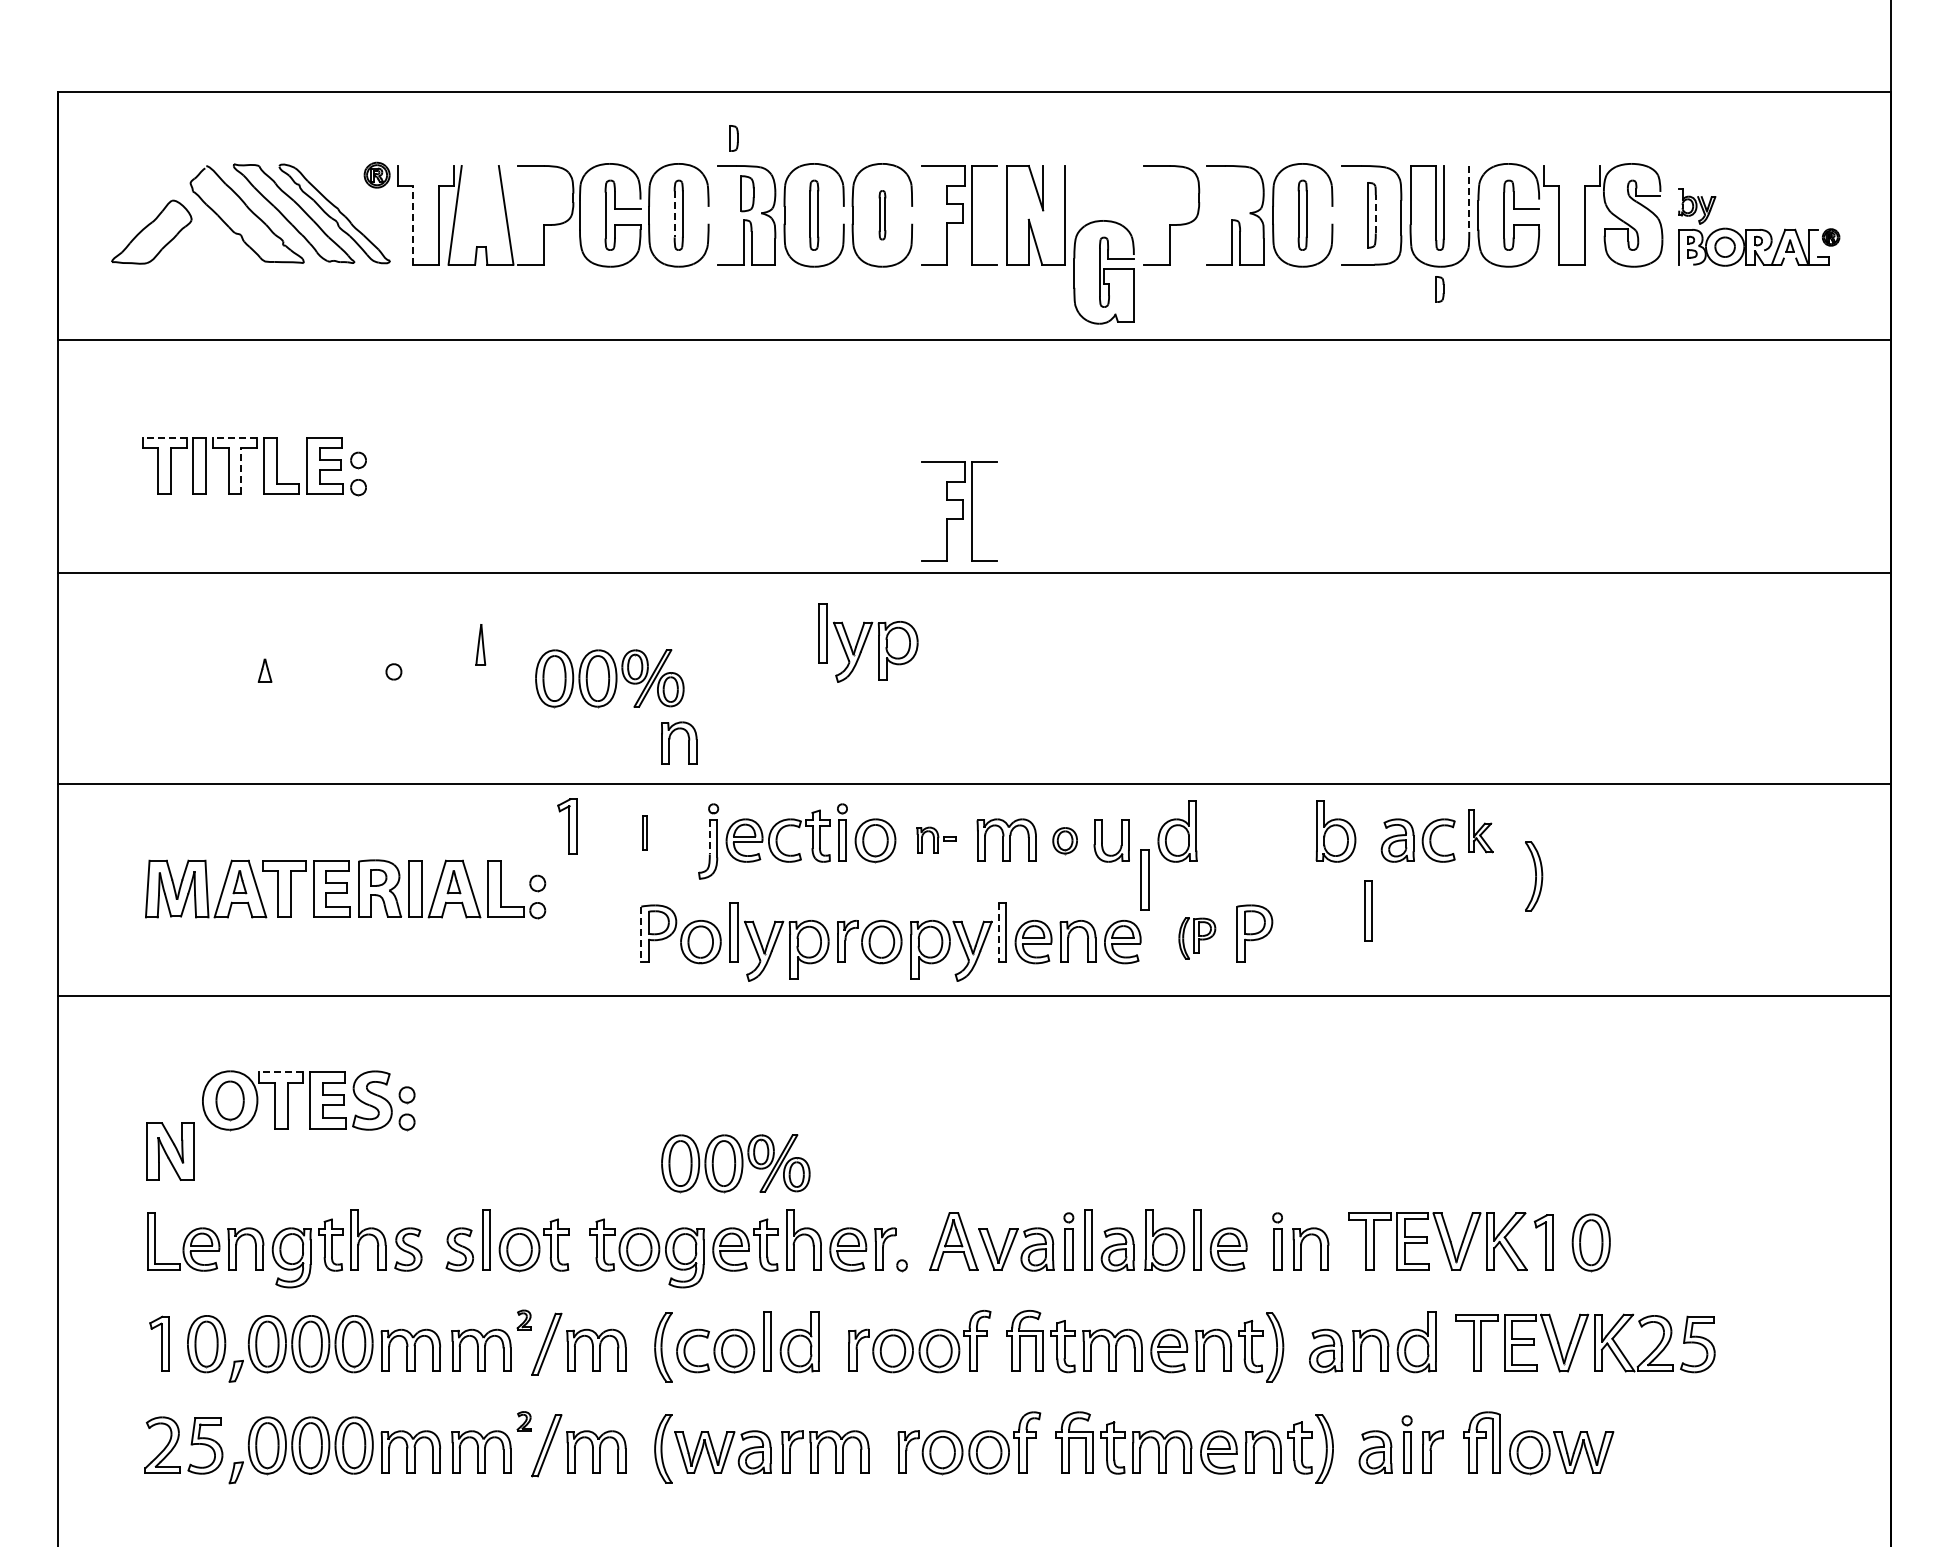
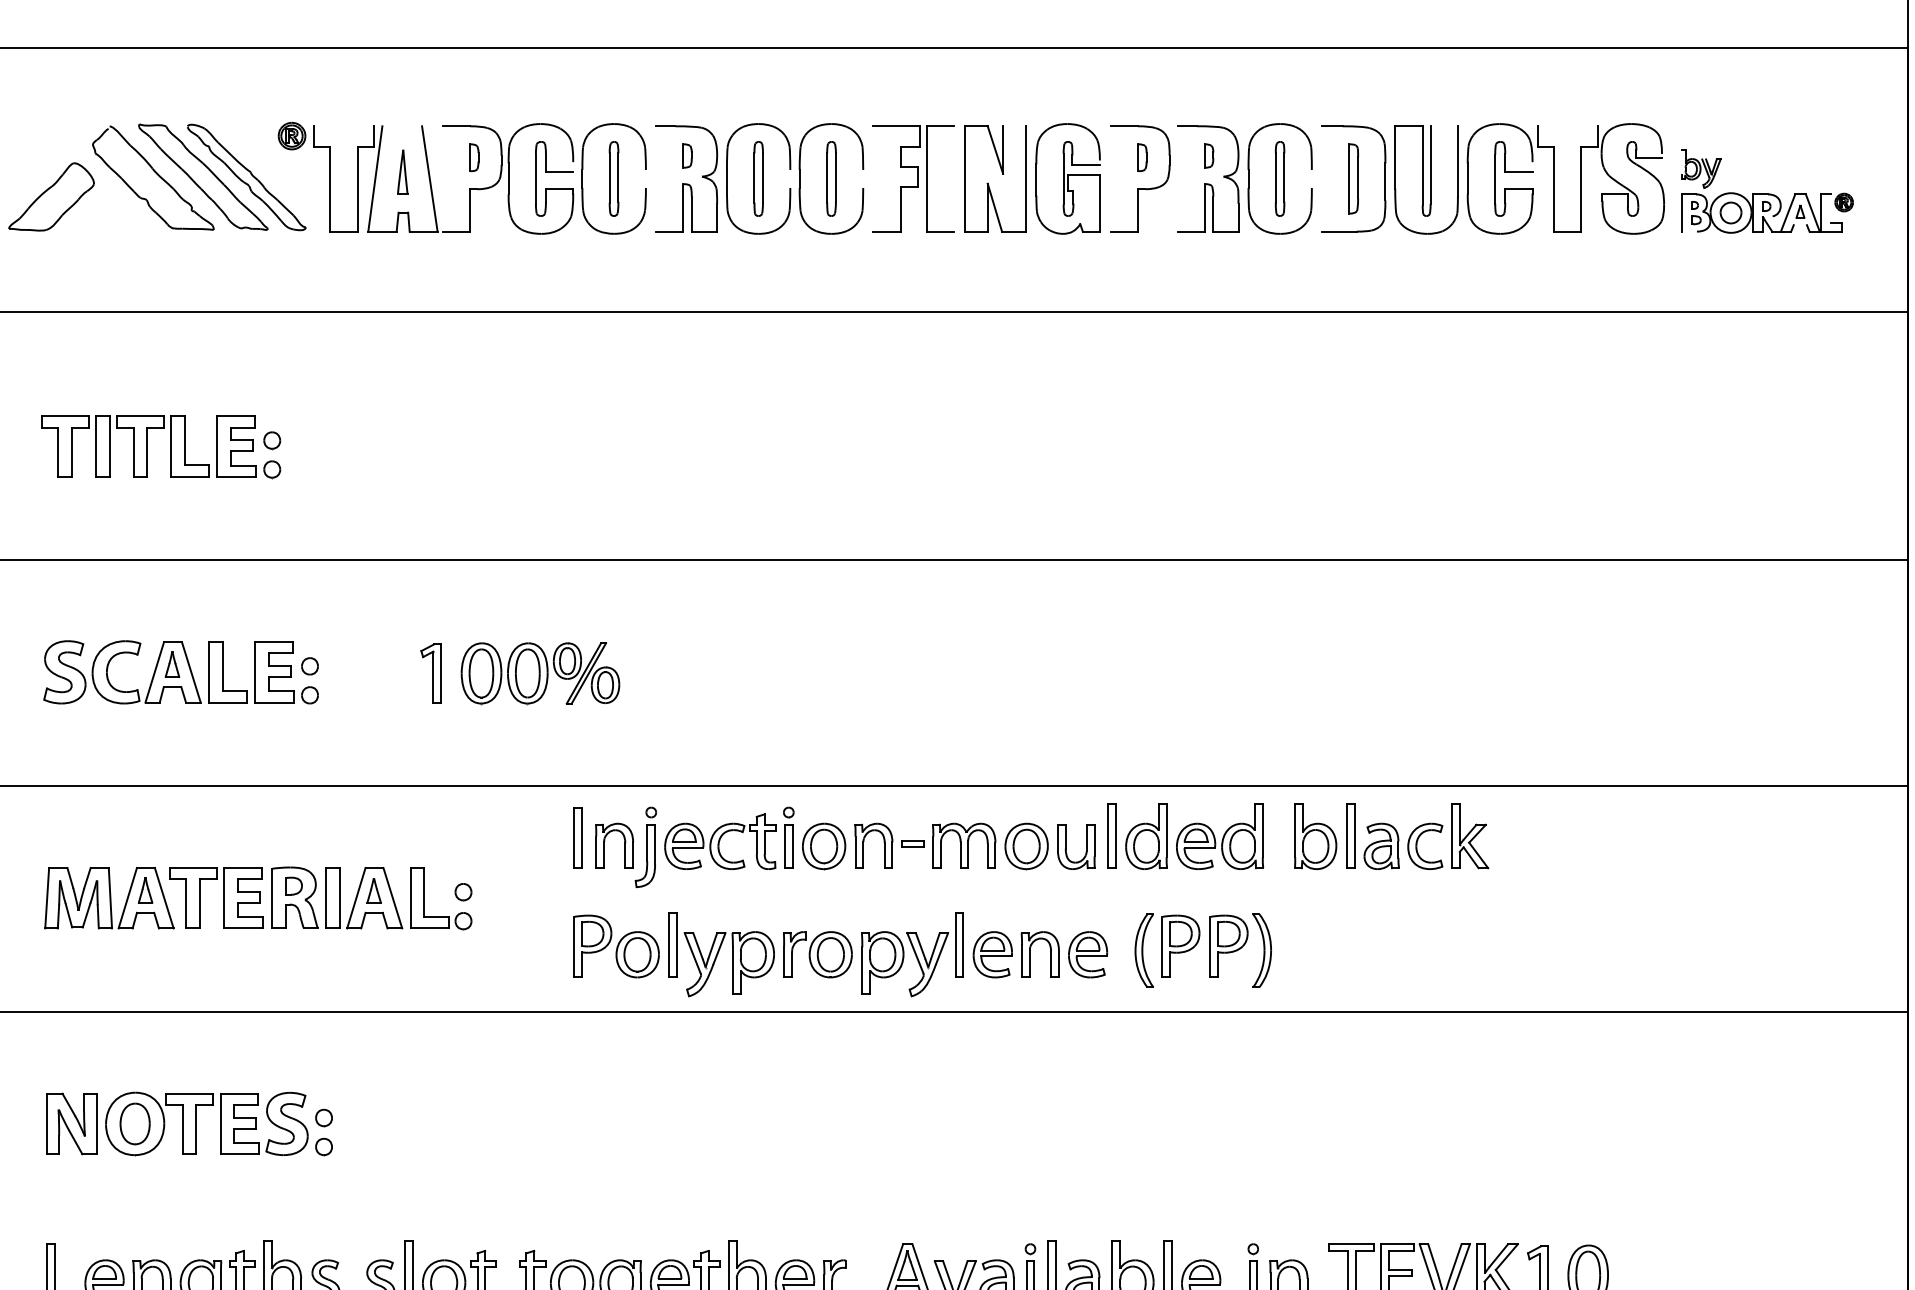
part: (733, 138) -> (473, 157), moved
part: (747, 193) -> (687, 155), size x0.62
part: (1235, 193) -> (1208, 155), added
line: (1469, 198) -> (1458, 160), dashed -> solid
line: (1375, 213) -> (1357, 176), dashed -> solid
line: (674, 214) -> (609, 178), dashed -> solid
part: (882, 214) -> (831, 178), size x1.43
line: (412, 224) -> (329, 188), dashed -> solid
part: (1103, 272) -> (1067, 179), moved
part: (1439, 289) -> (1142, 157), moved
line: (164, 437) -> (65, 416), dashed -> solid
line: (235, 437) -> (140, 416), dashed -> solid
line: (241, 471) -> (147, 452), dashed -> solid
part: (959, 511) -> (913, 495), removed
part: (868, 642) -> (816, 634), removed
part: (480, 644) -> (402, 171), moved
part: (273, 677) -> (181, 672), added
part: (688, 742) -> (624, 845), moved
part: (567, 826) -> (431, 673), moved
part: (1246, 831) -> (1220, 836), added
part: (1480, 831) -> (1469, 836), size x1.43
part: (644, 832) -> (577, 837), size x1.67
line: (709, 837) -> (646, 843), dashed -> solid
part: (936, 839) -> (889, 845), size x1.67
part: (1064, 840) -> (1025, 846), size x1.67
part: (1534, 876) -> (1262, 950), moved
part: (1144, 879) -> (1111, 835), moved
part: (1368, 910) -> (1350, 835), moved
line: (998, 932) -> (955, 944), dashed -> solid
line: (641, 934) -> (574, 946), dashed -> solid
part: (1197, 938) -> (1167, 950), size x1.67
line: (281, 1072) -> (189, 1093), dashed -> solid
part: (170, 1151) -> (71, 1123), moved
part: (735, 1163) -> (674, 1191), removed

